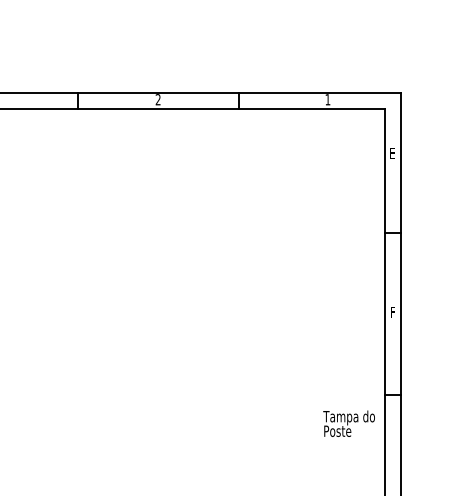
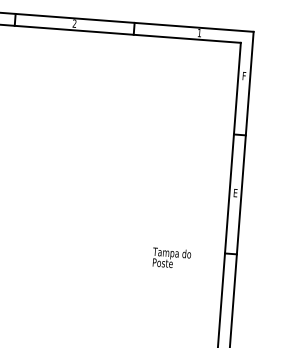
text: (392, 153) -> (244, 76), E -> F
text: (392, 312) -> (235, 193), F -> E
text: (348, 423) -> (171, 258), moved

